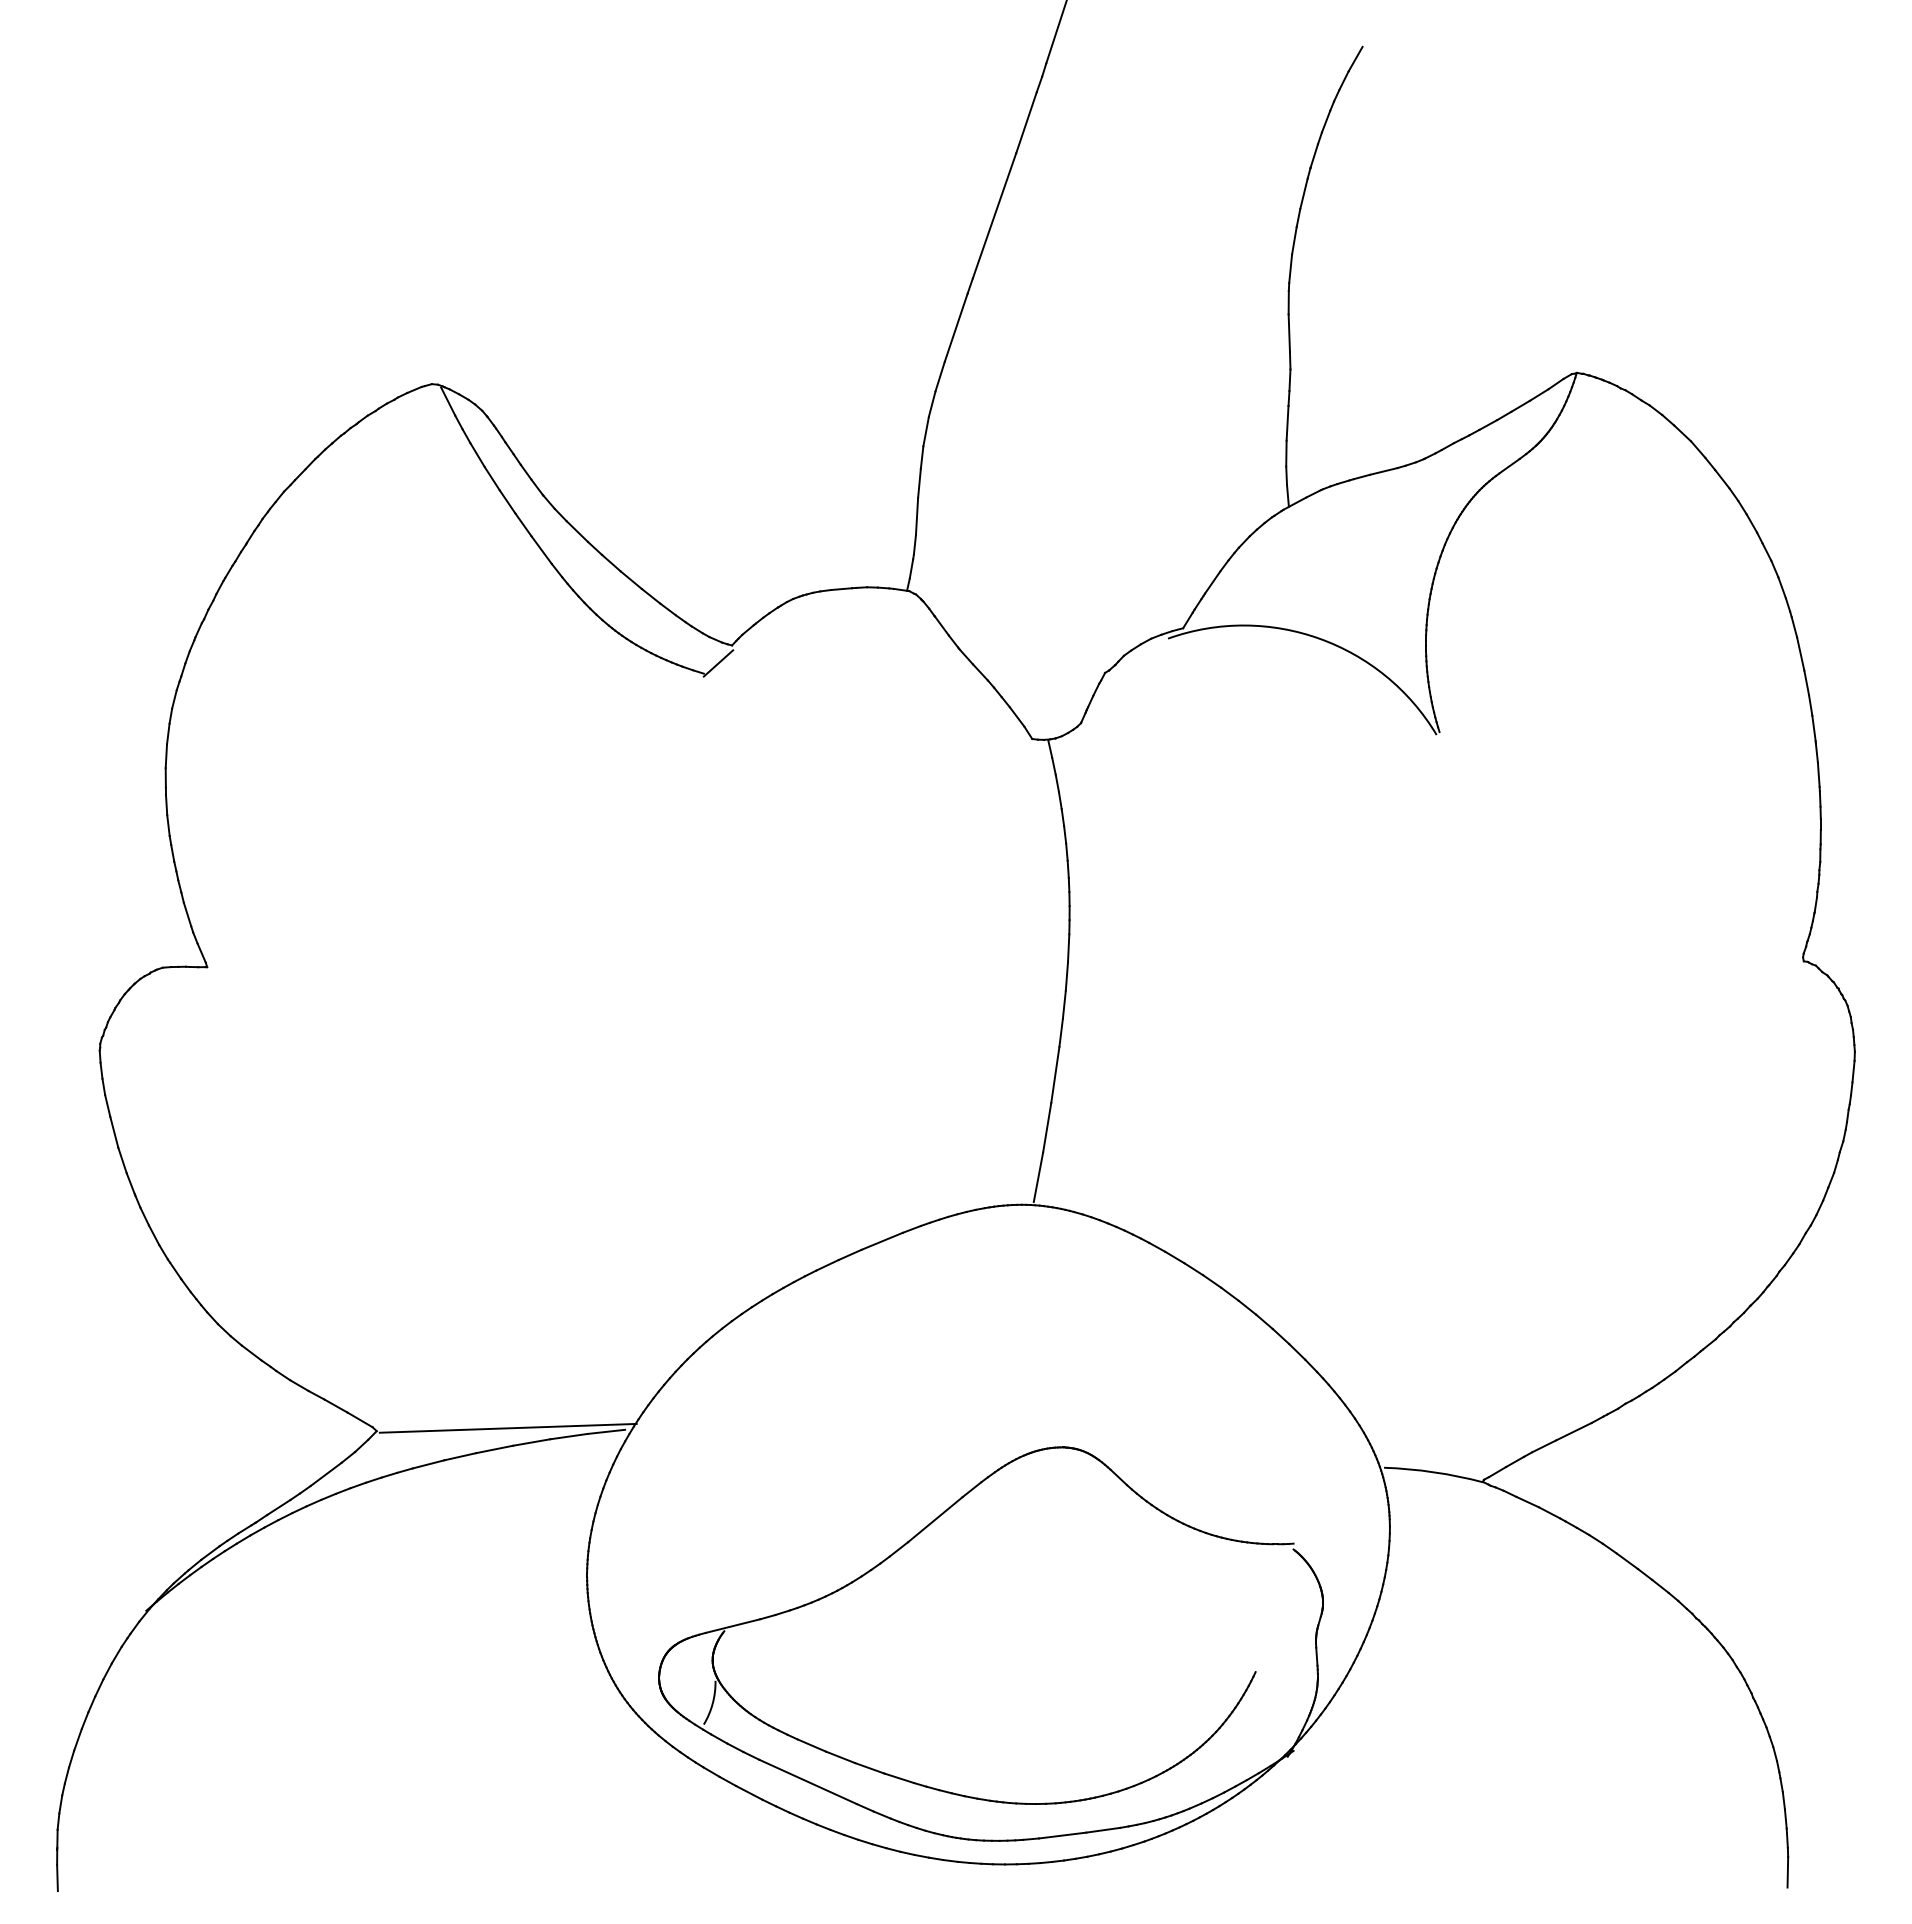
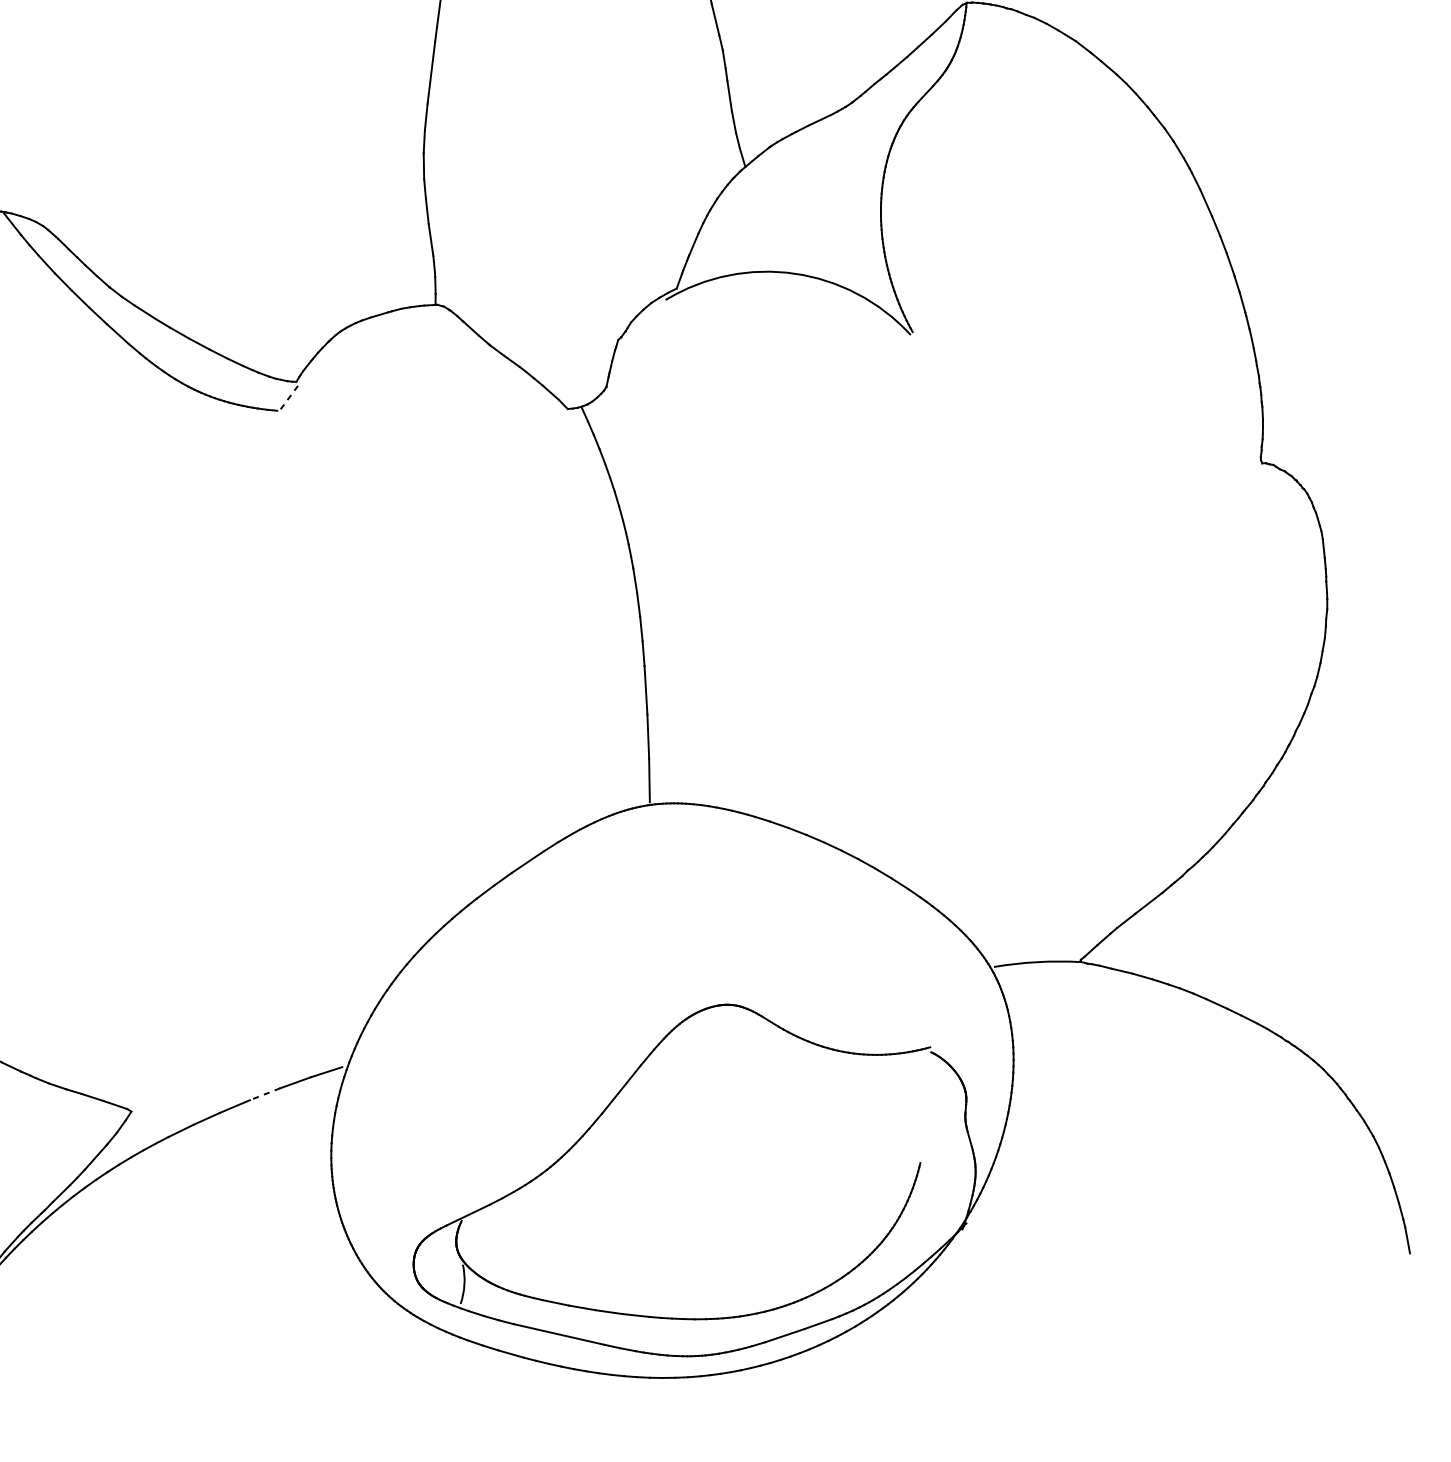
line: (718, 663) -> (287, 399), solid -> dashed
line: (507, 1427) -> (241, 1085), removed
line: (531, 1442) -> (264, 1094), solid -> dashed

